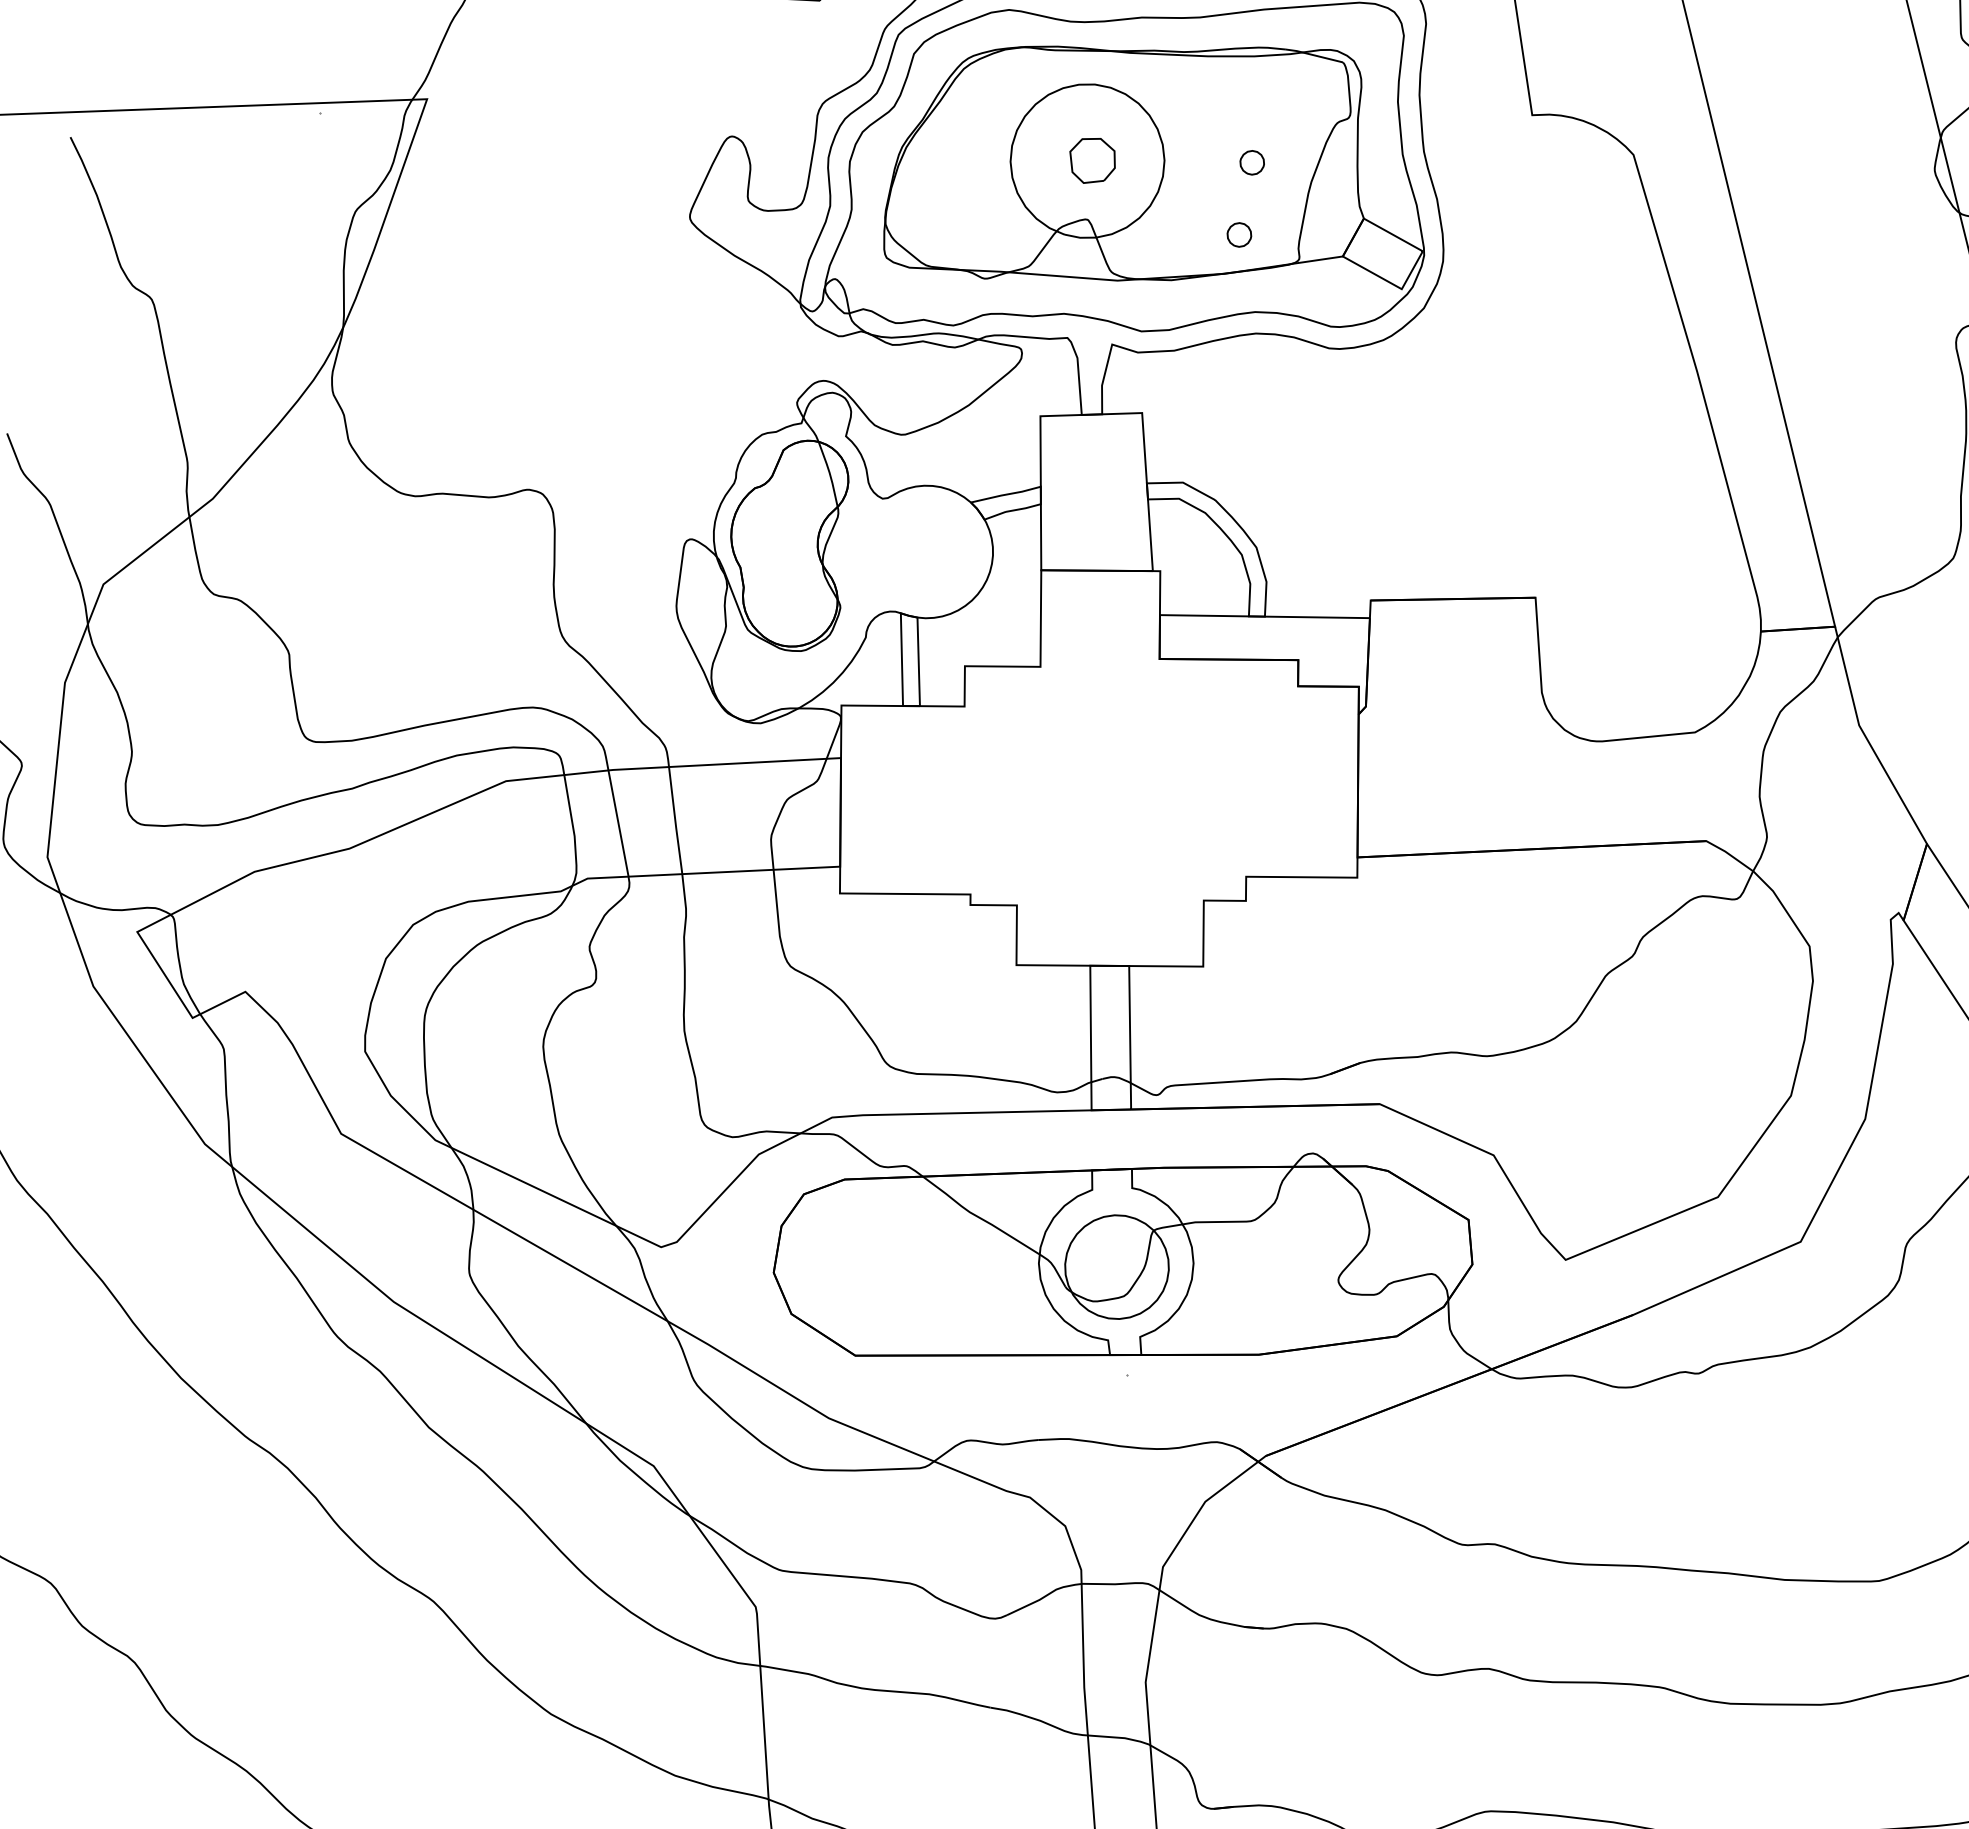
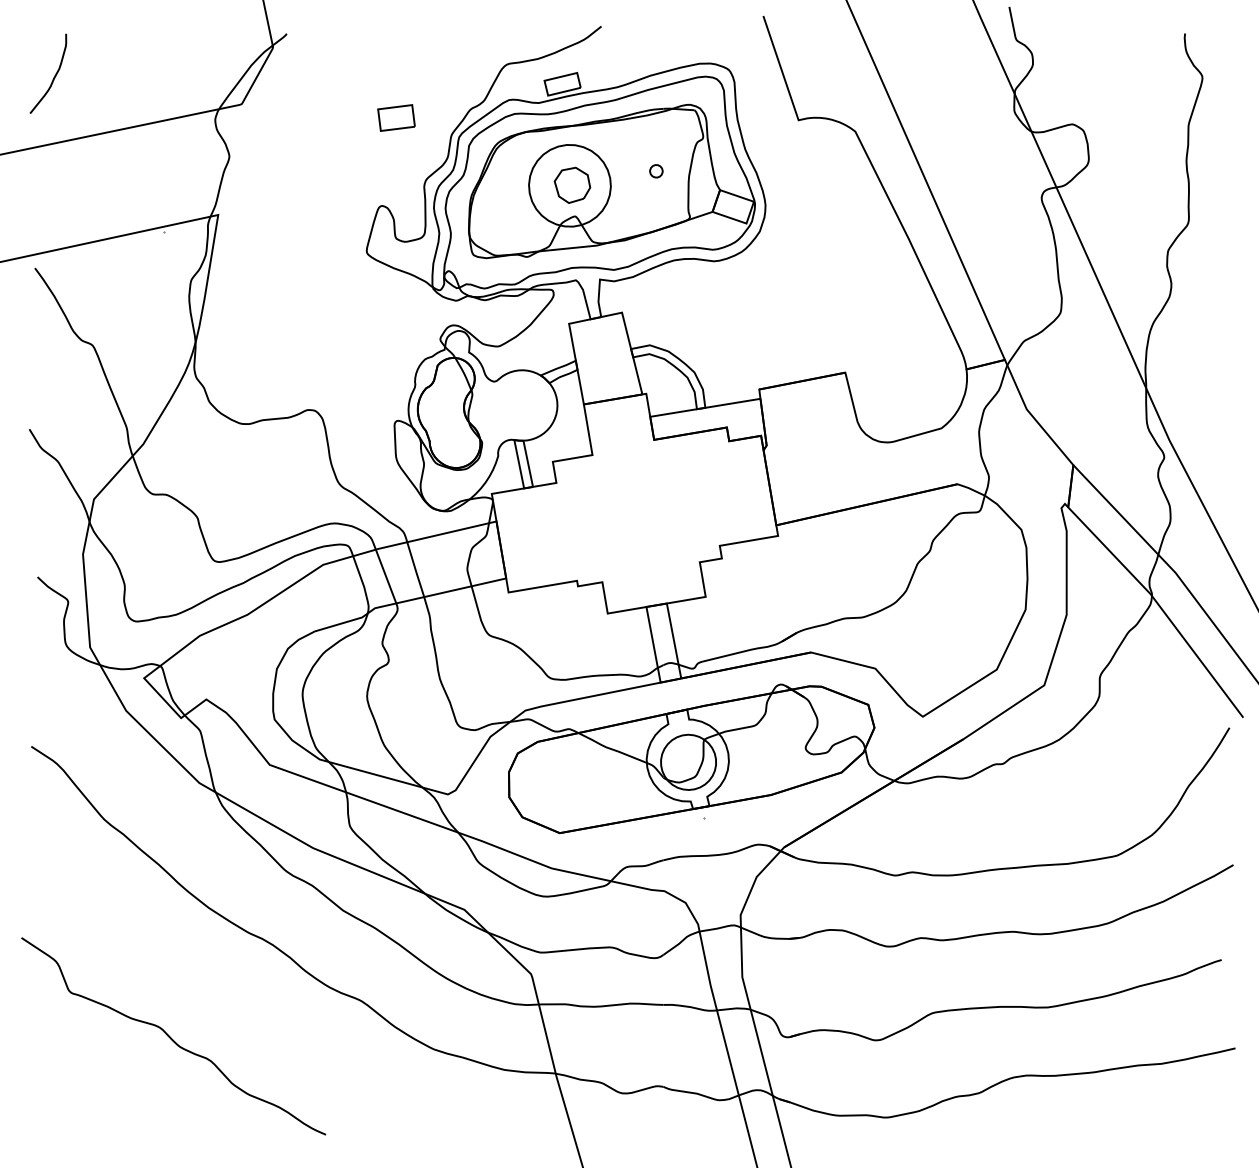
part: (1092, 159) -> (572, 184), size x1.43
part: (1239, 235) -> (656, 210), removed

